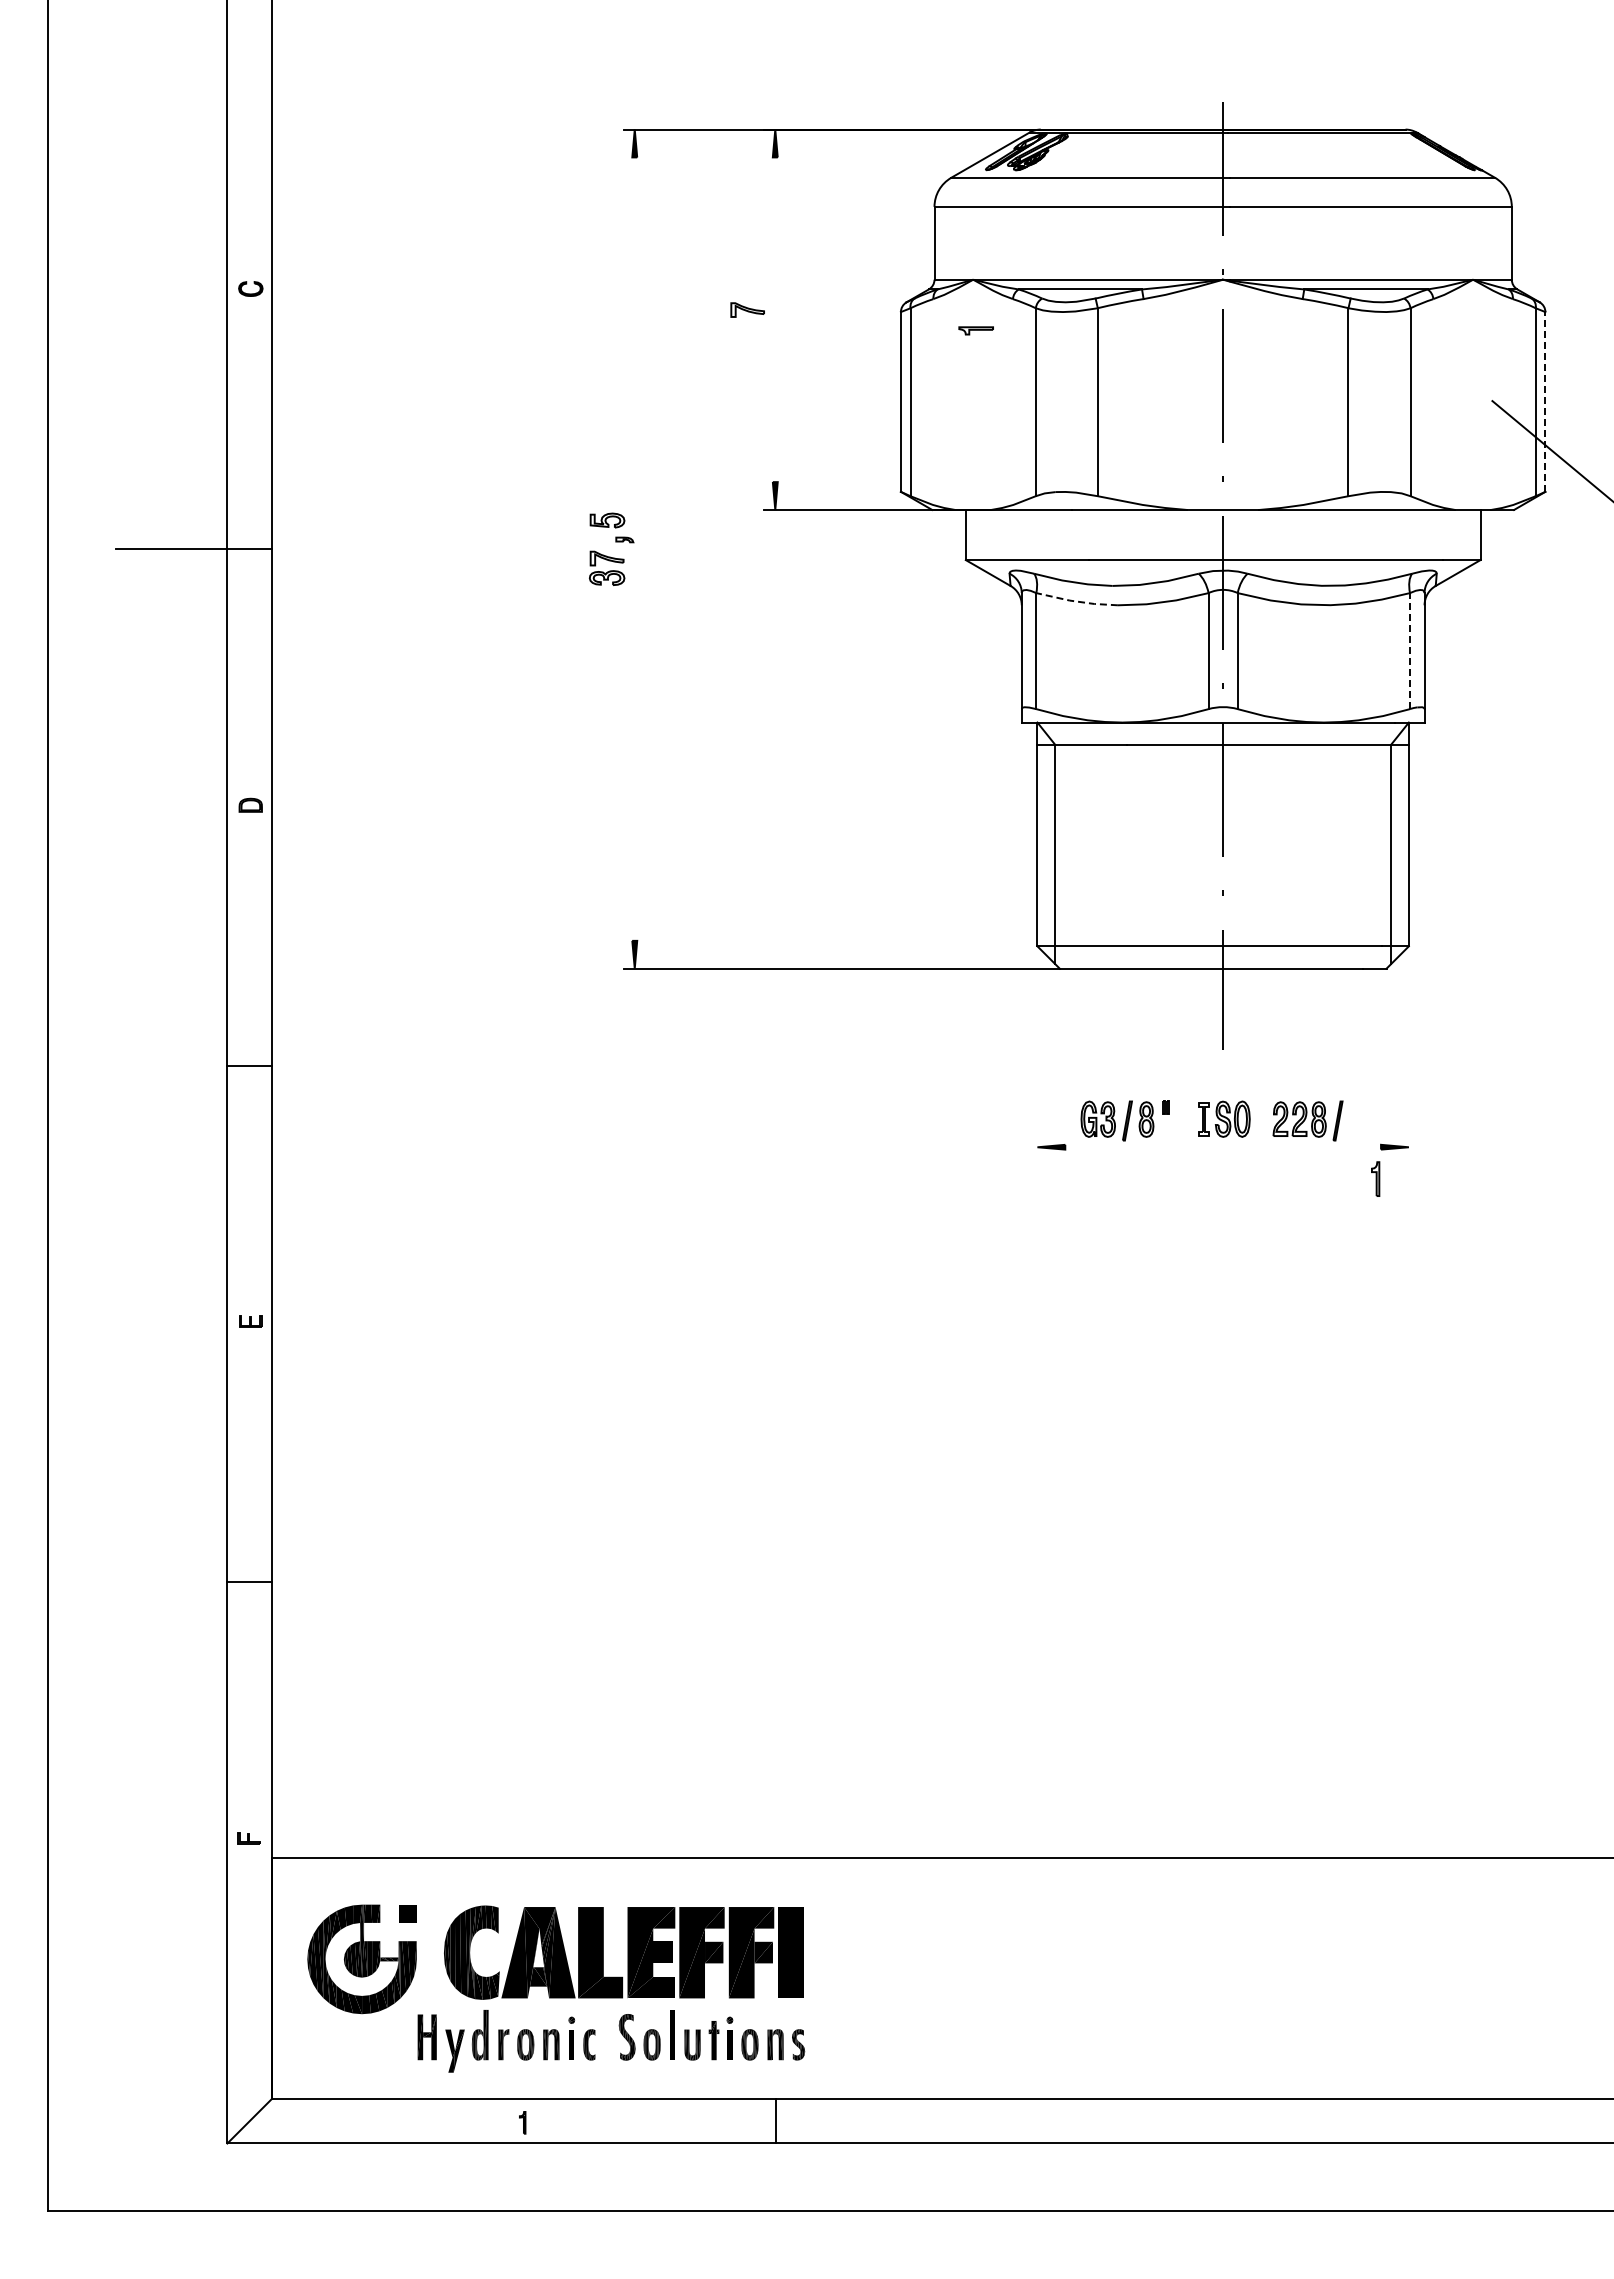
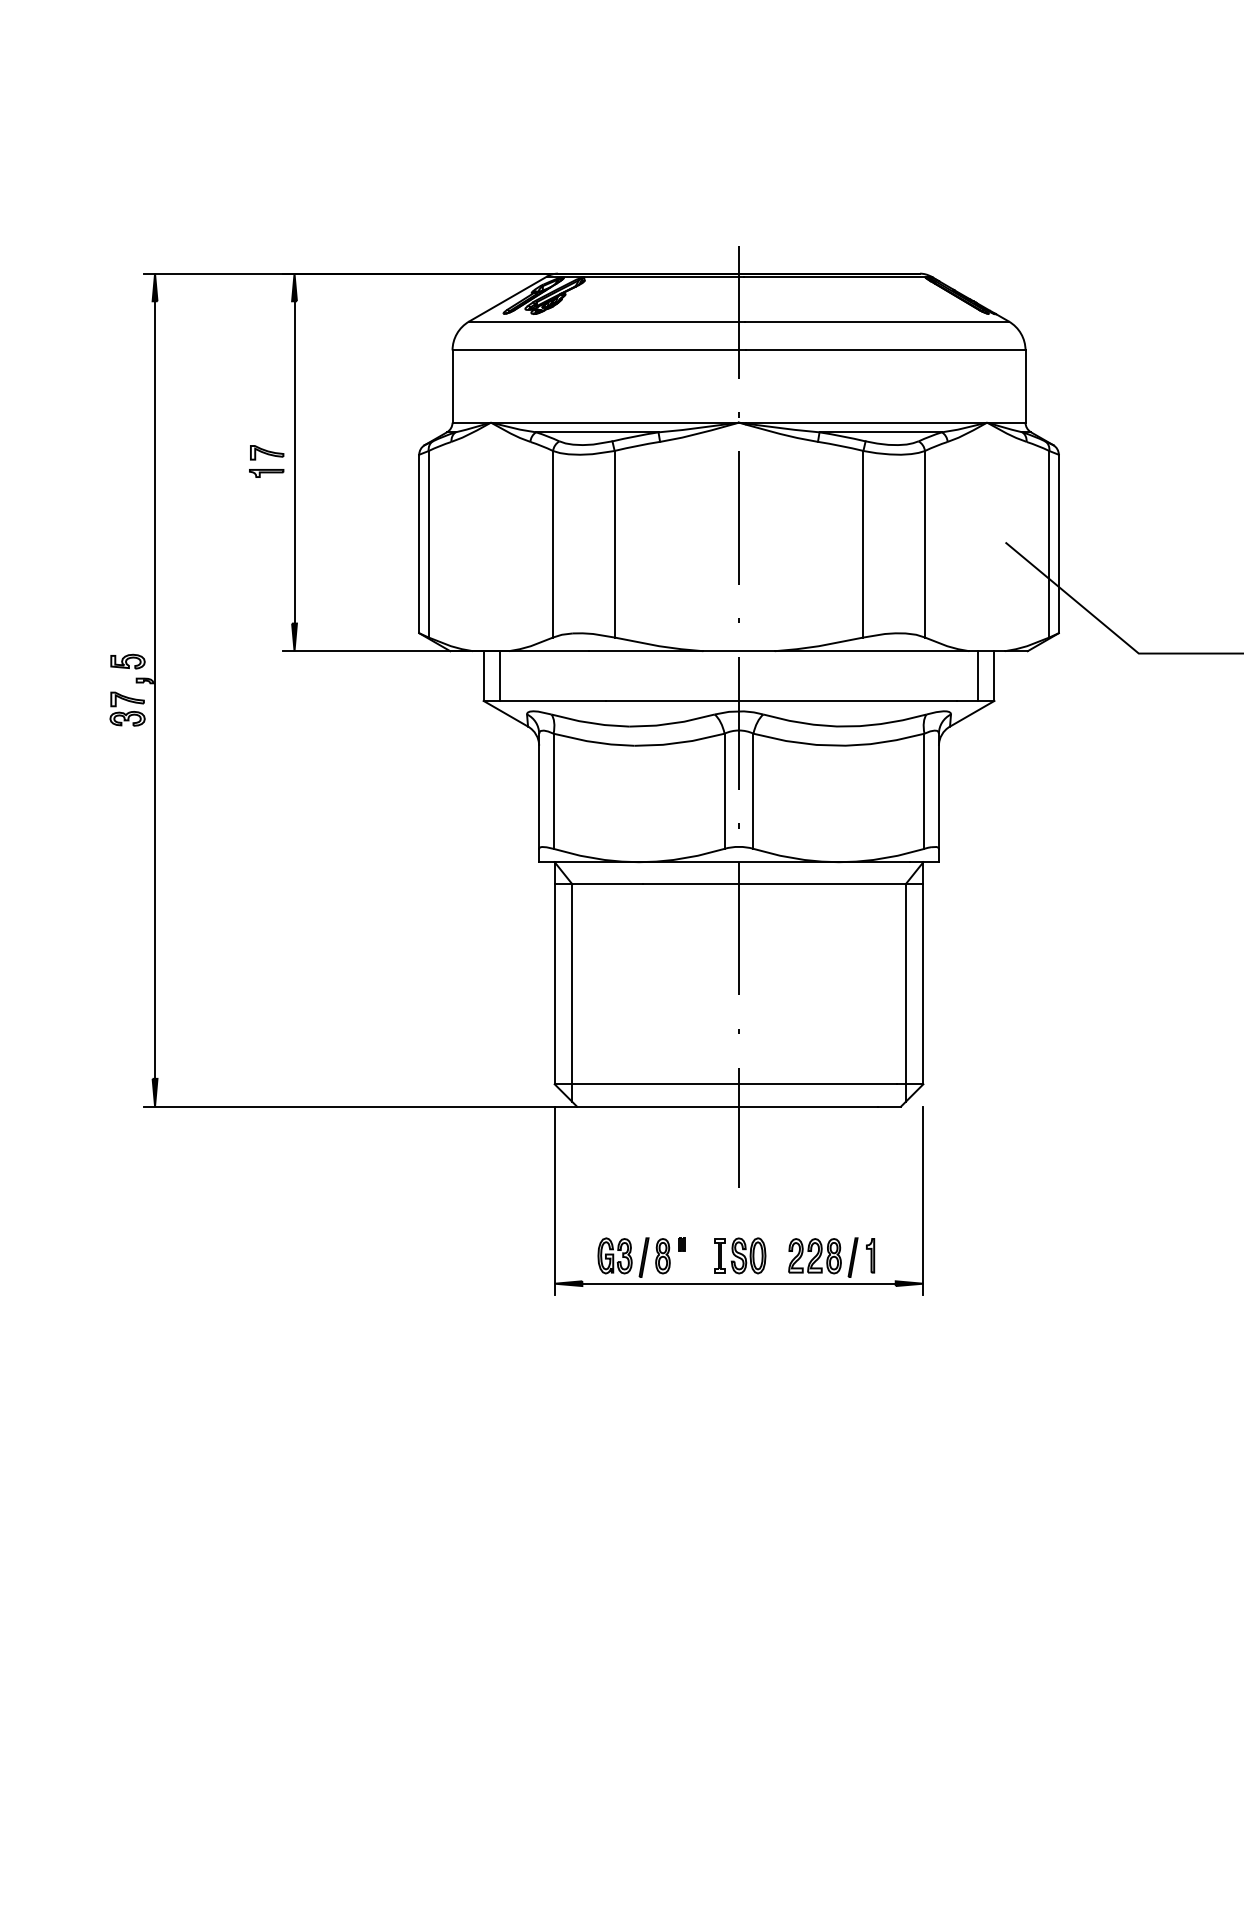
line: (775, 319) -> (294, 462), added
part: (975, 330) -> (265, 473), moved
line: (1545, 401) -> (1058, 543), dashed -> solid
line: (982, 534) -> (500, 675), added
line: (1463, 534) -> (977, 675), added
line: (634, 548) -> (154, 689), added
line: (1076, 601) -> (593, 742), dashed -> solid
line: (1410, 650) -> (924, 790), dashed -> solid
line: (1037, 1063) -> (554, 1200), added
line: (1408, 1063) -> (922, 1200), added
line: (1223, 1147) -> (739, 1283), added
part: (1375, 1178) -> (870, 1255), moved

